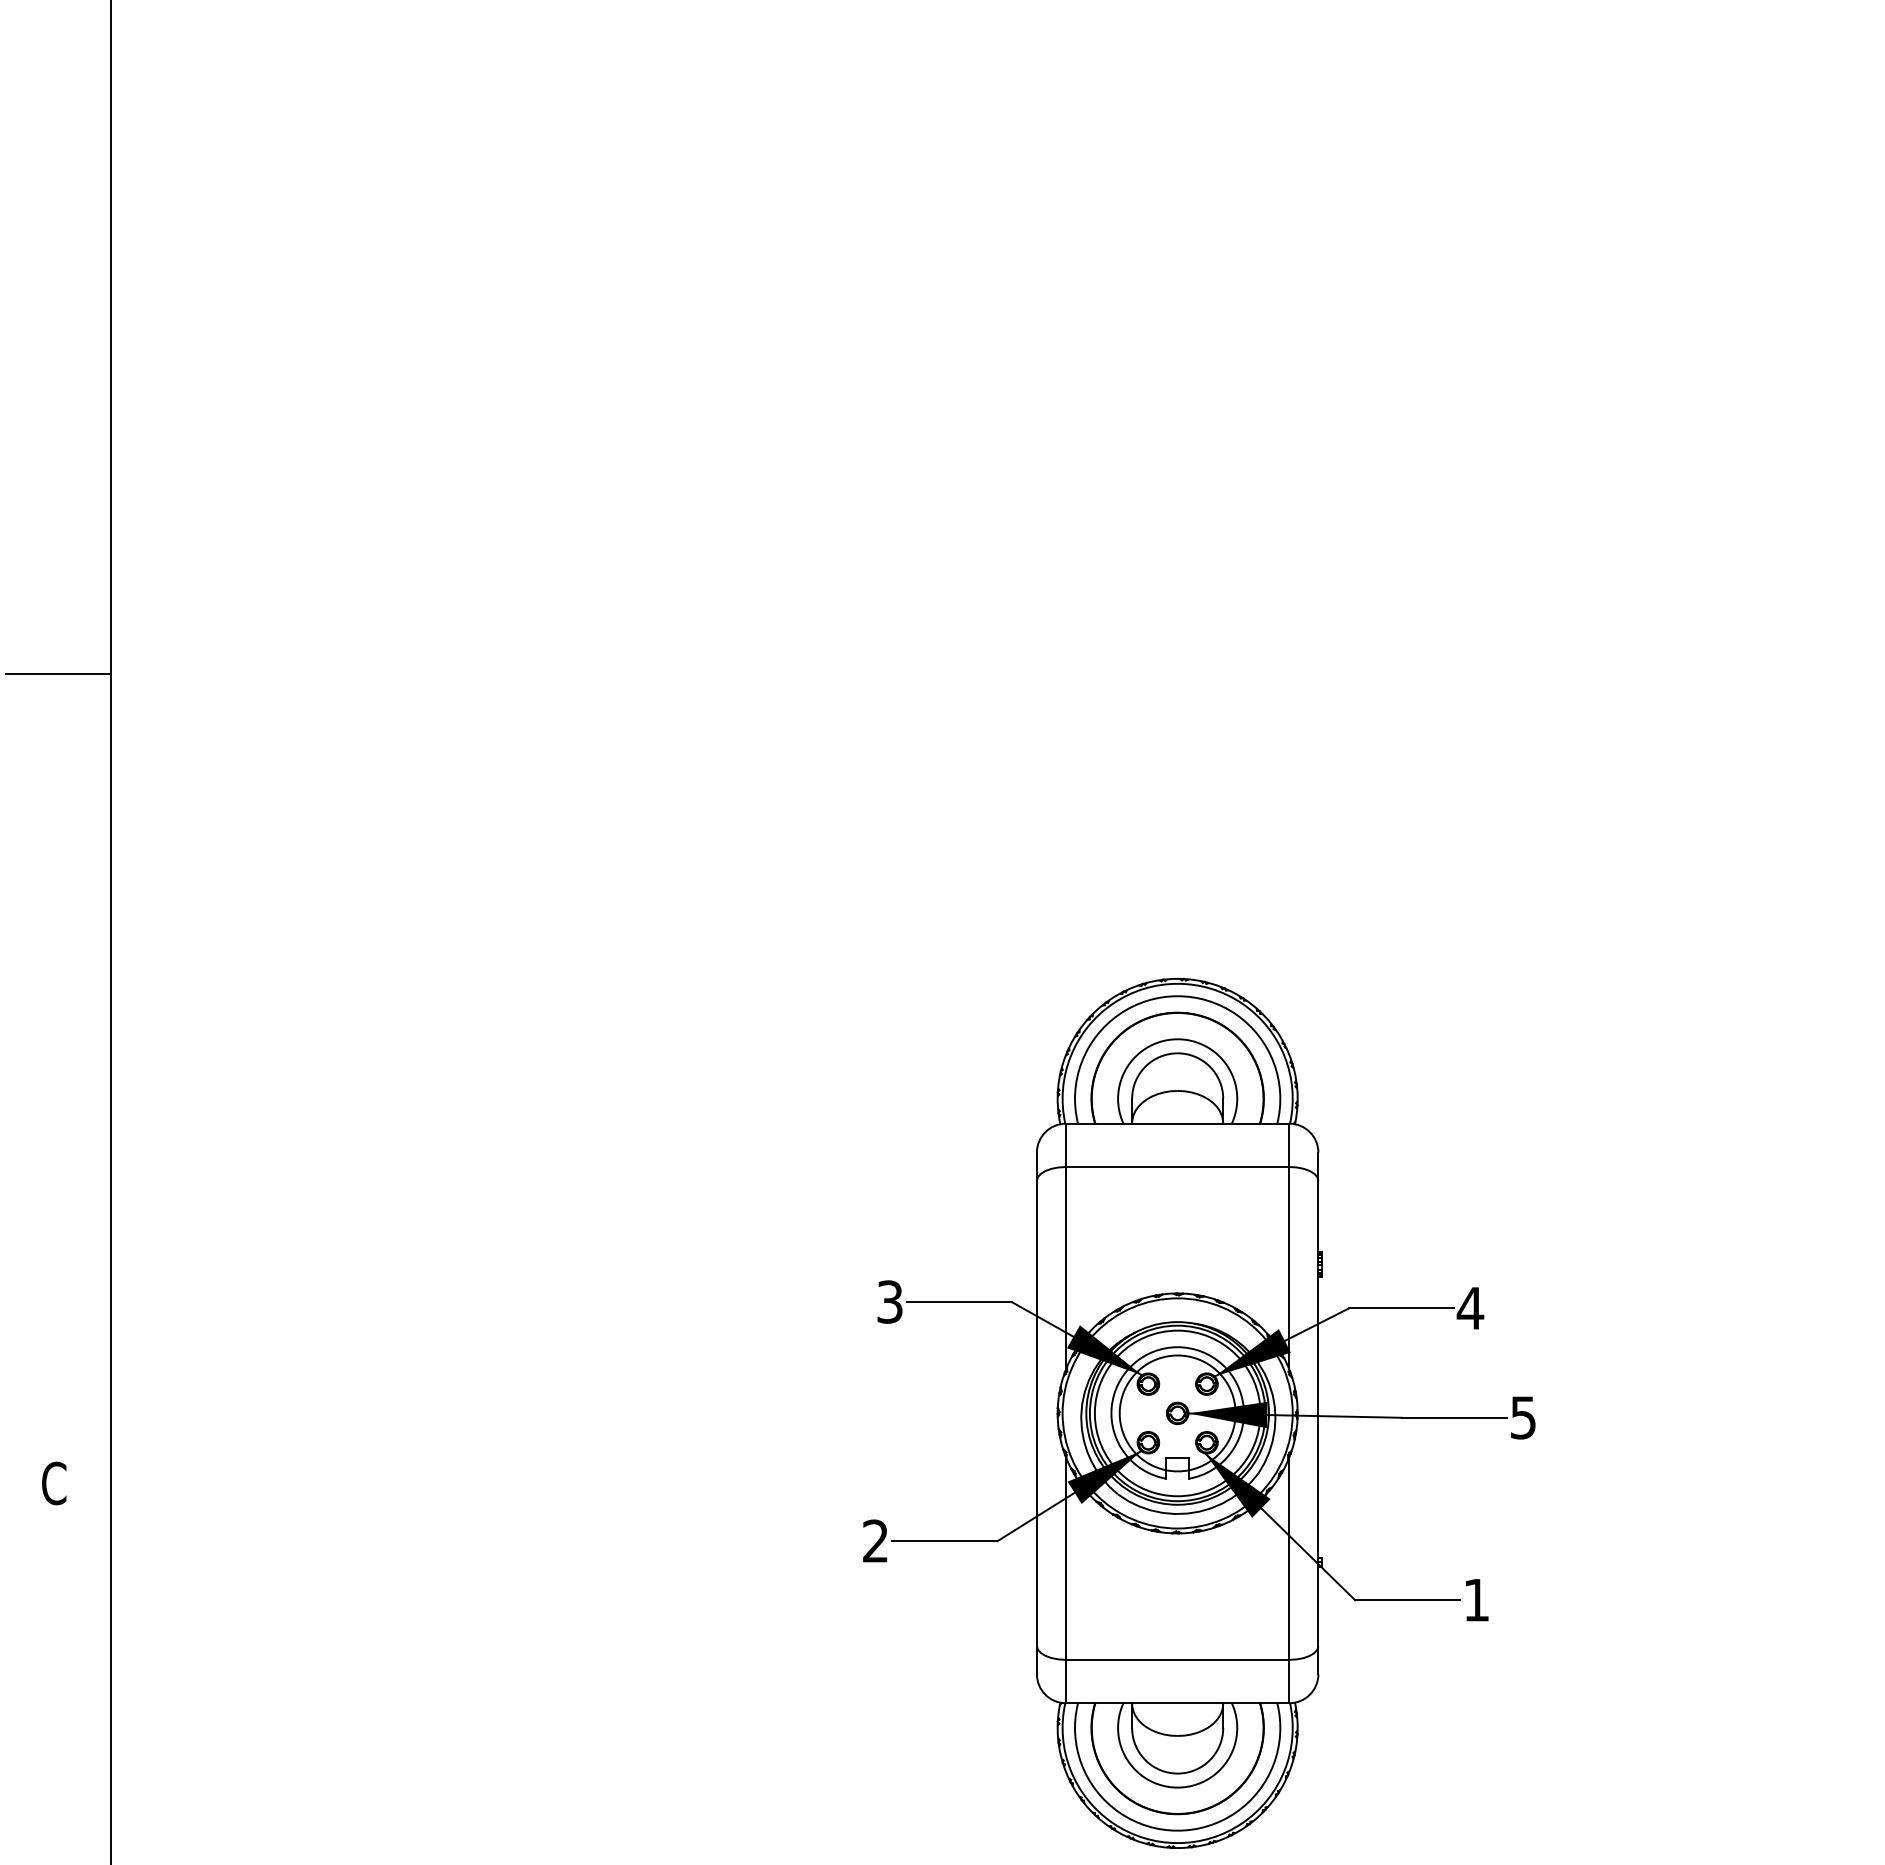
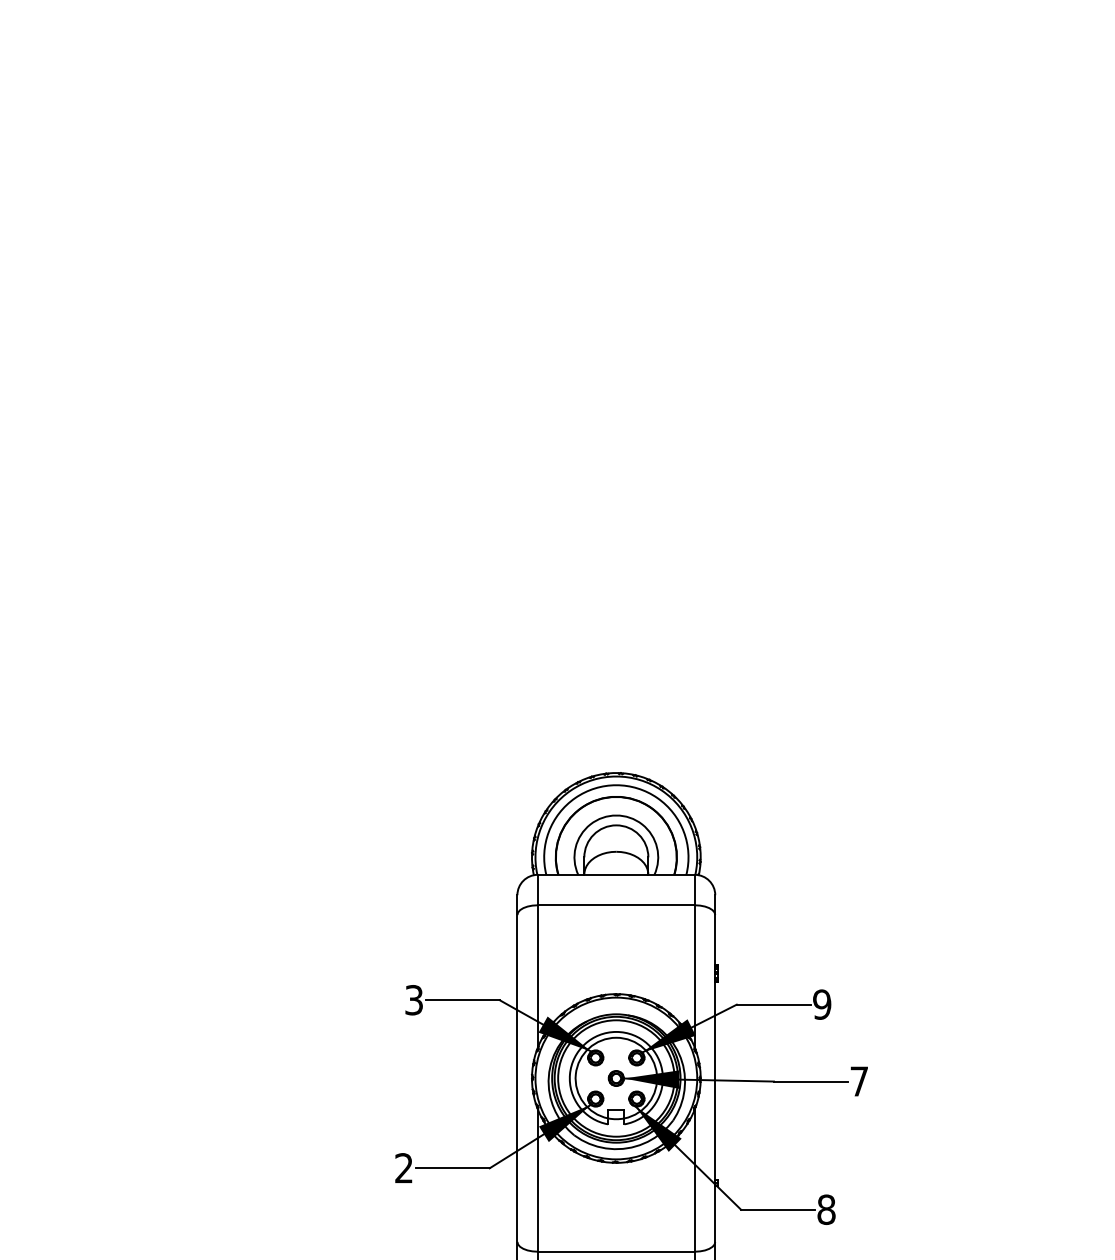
text: (1470, 1308) -> (822, 1004), 4 -> 9
text: (1523, 1417) -> (859, 1081), 5 -> 7
text: (1476, 1599) -> (826, 1209), 1 -> 8

